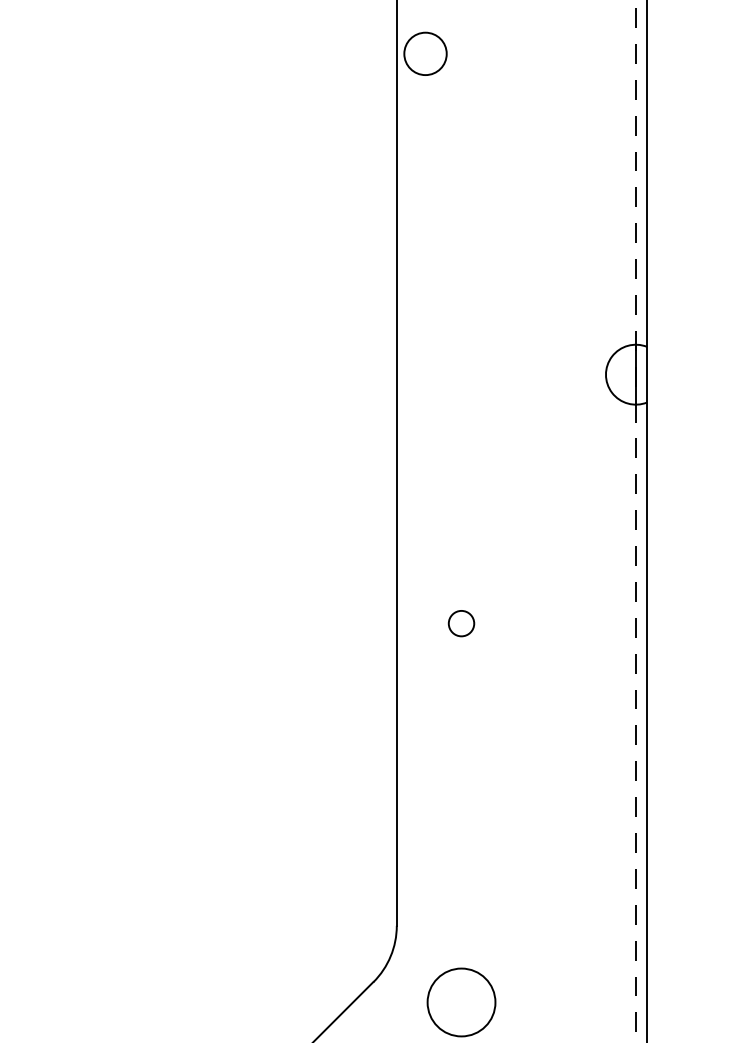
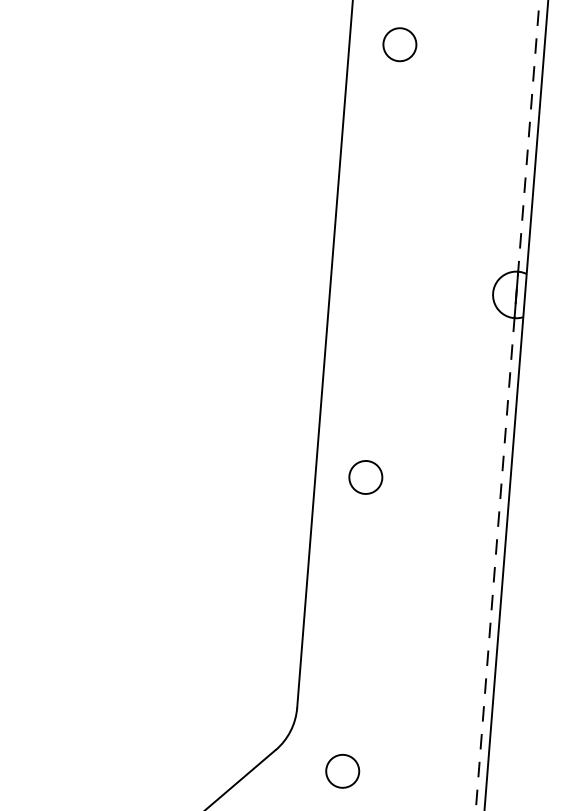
circle: (425, 53) -> (399, 44), moved
circle: (461, 623) -> (365, 477), size x1.67
circle: (461, 1002) -> (342, 771), size x0.62

